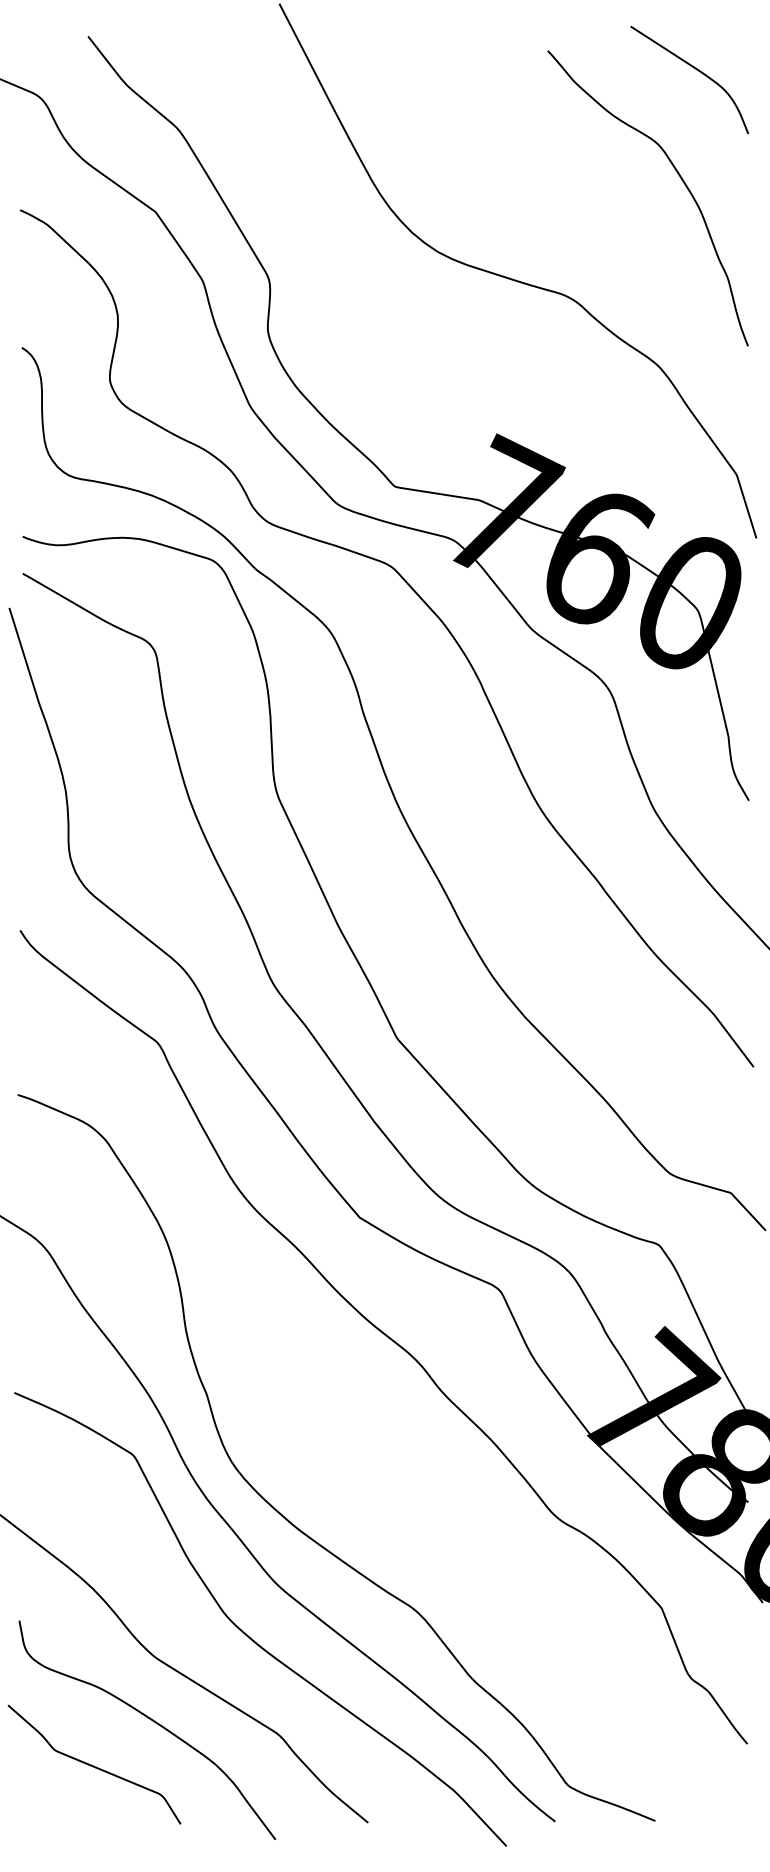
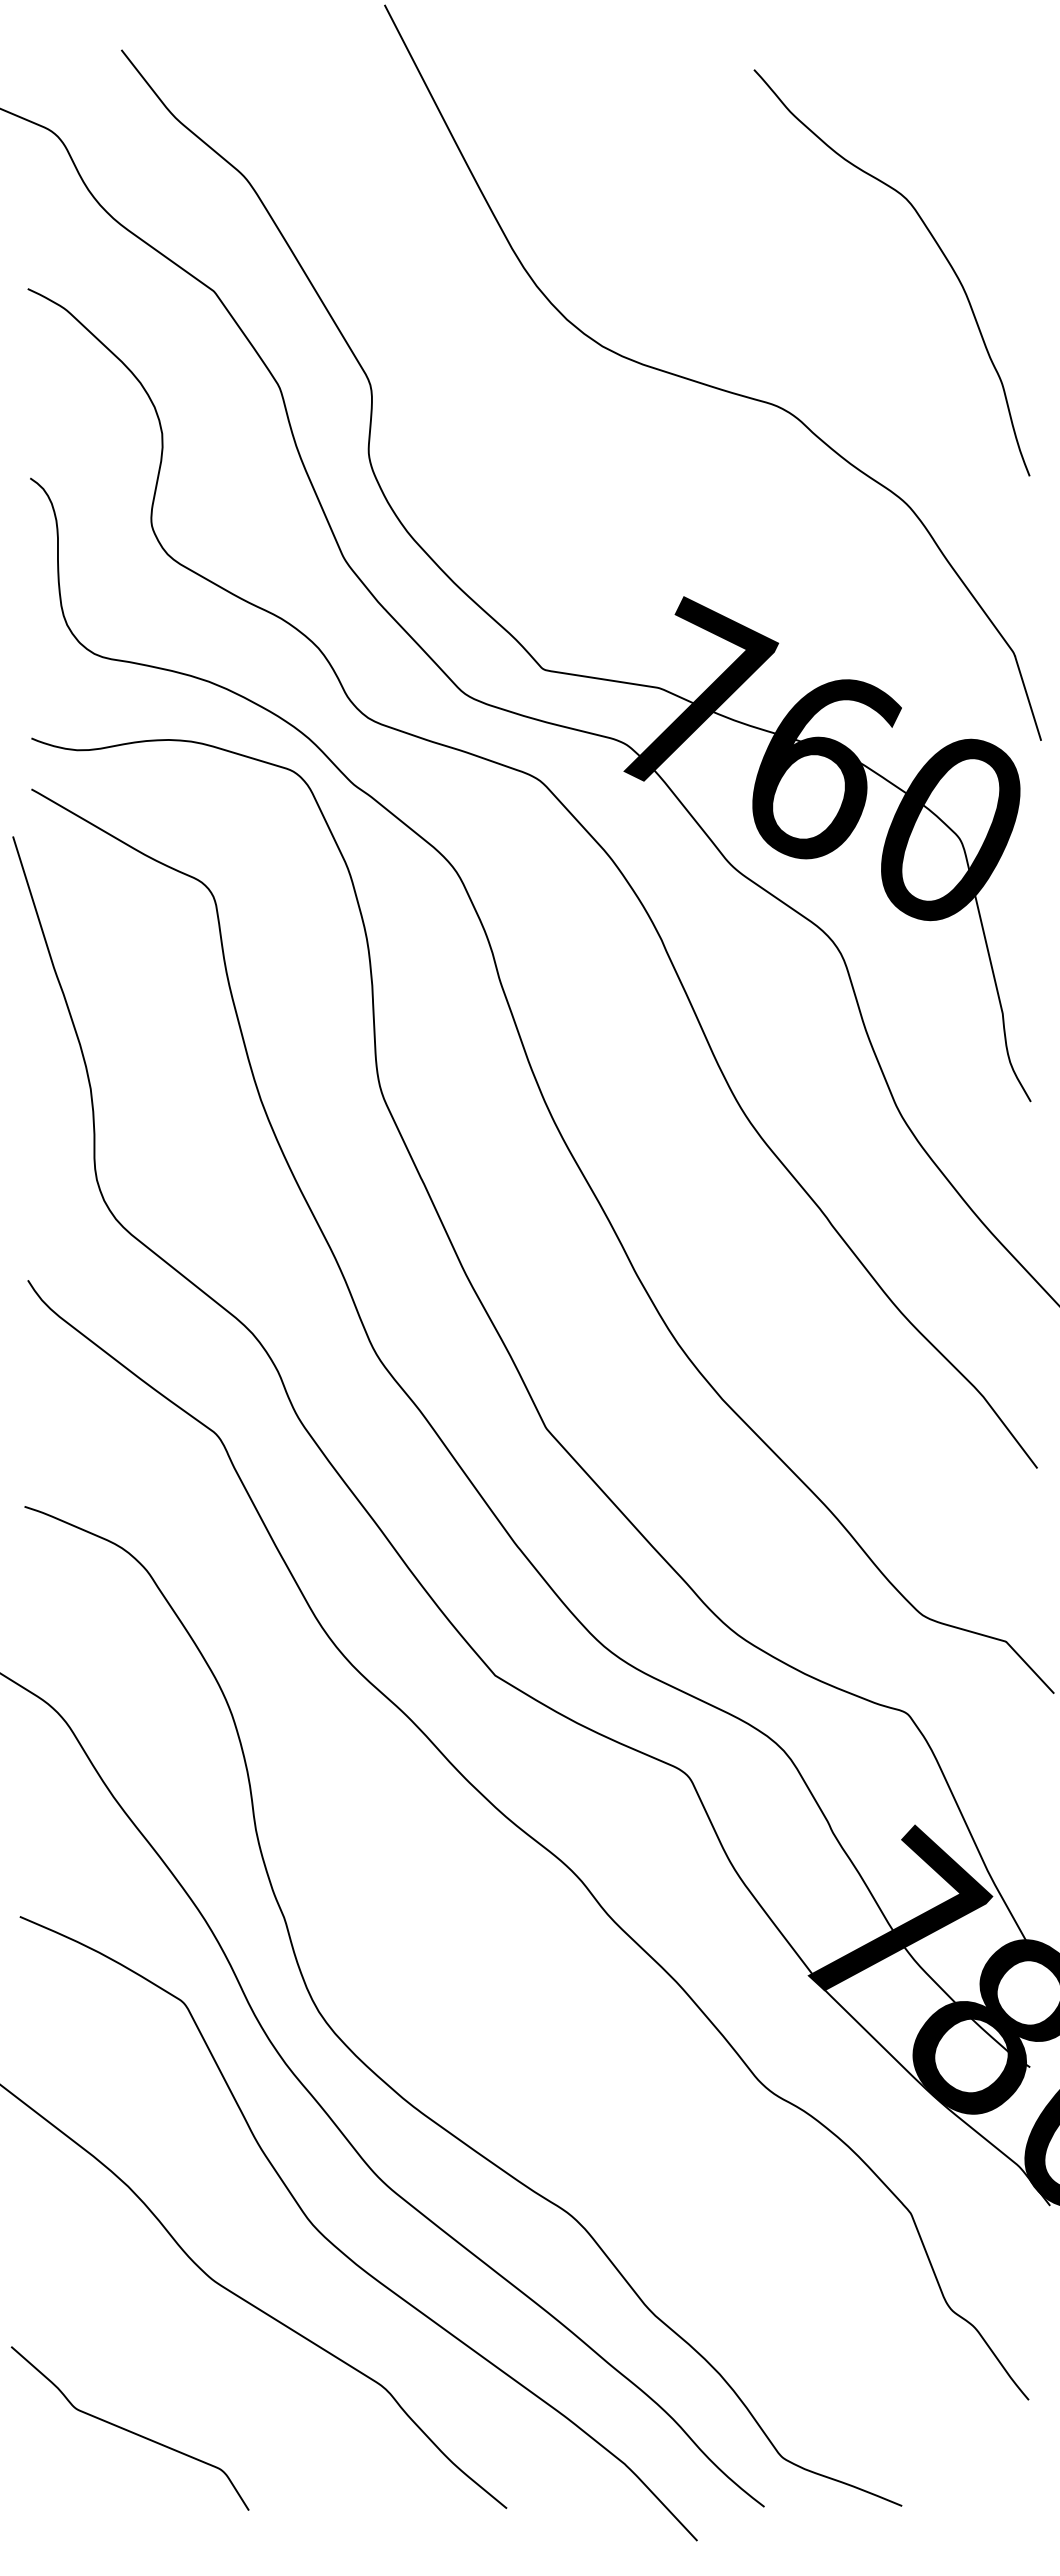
curve: (695, 69) -> (957, 95), removed
curve: (152, 1721) -> (209, 2368), removed

